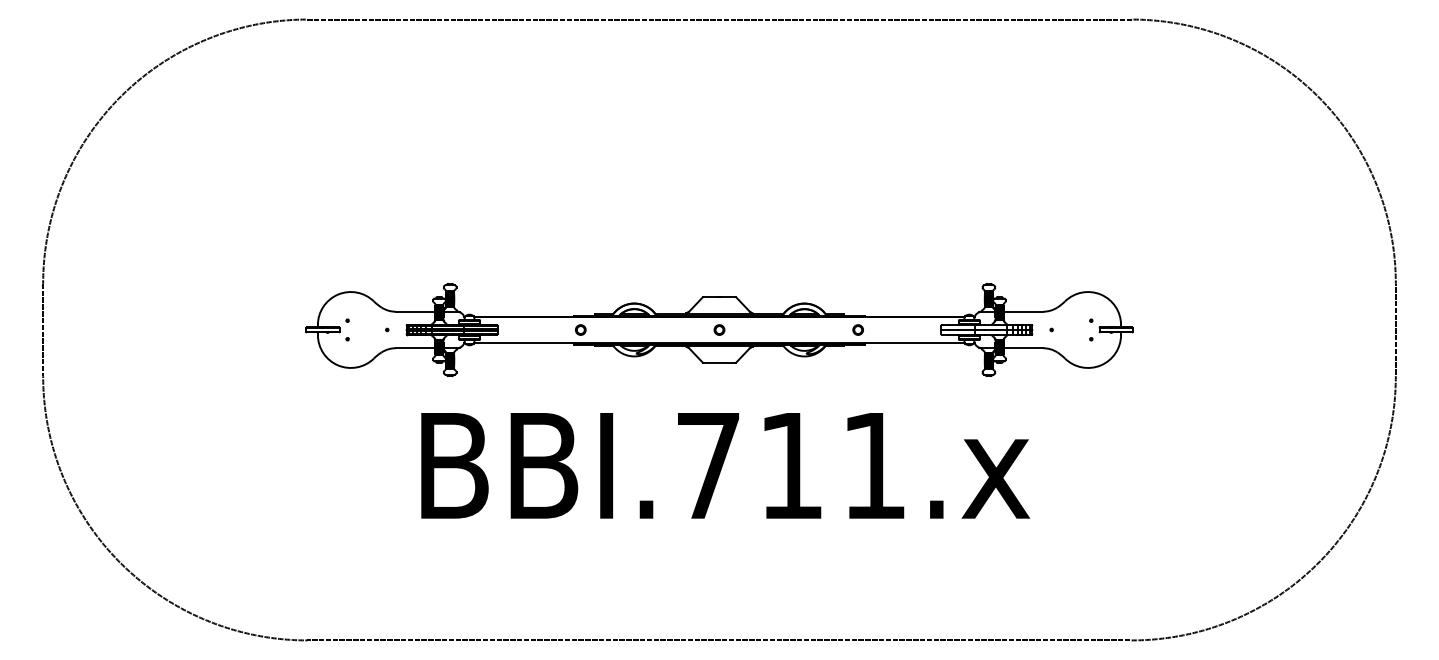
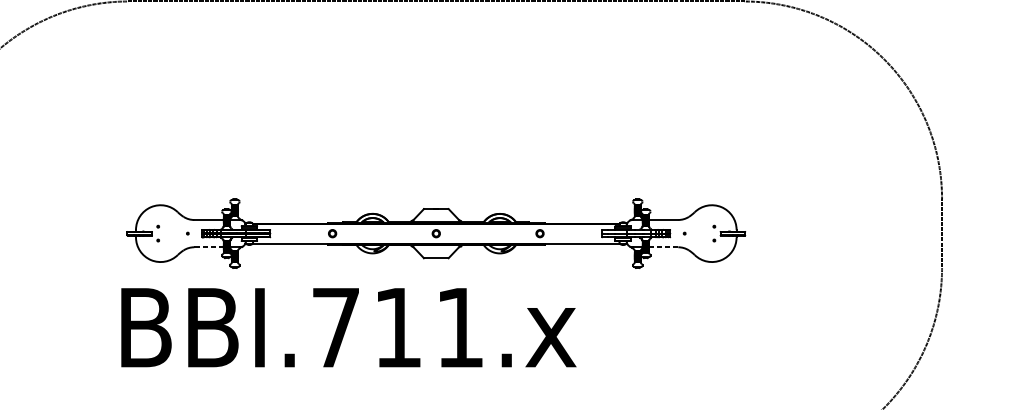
line: (415, 348) -> (208, 247), solid -> dashed
line: (1023, 348) -> (663, 247), solid -> dashed
text: (725, 465) -> (348, 327), moved

